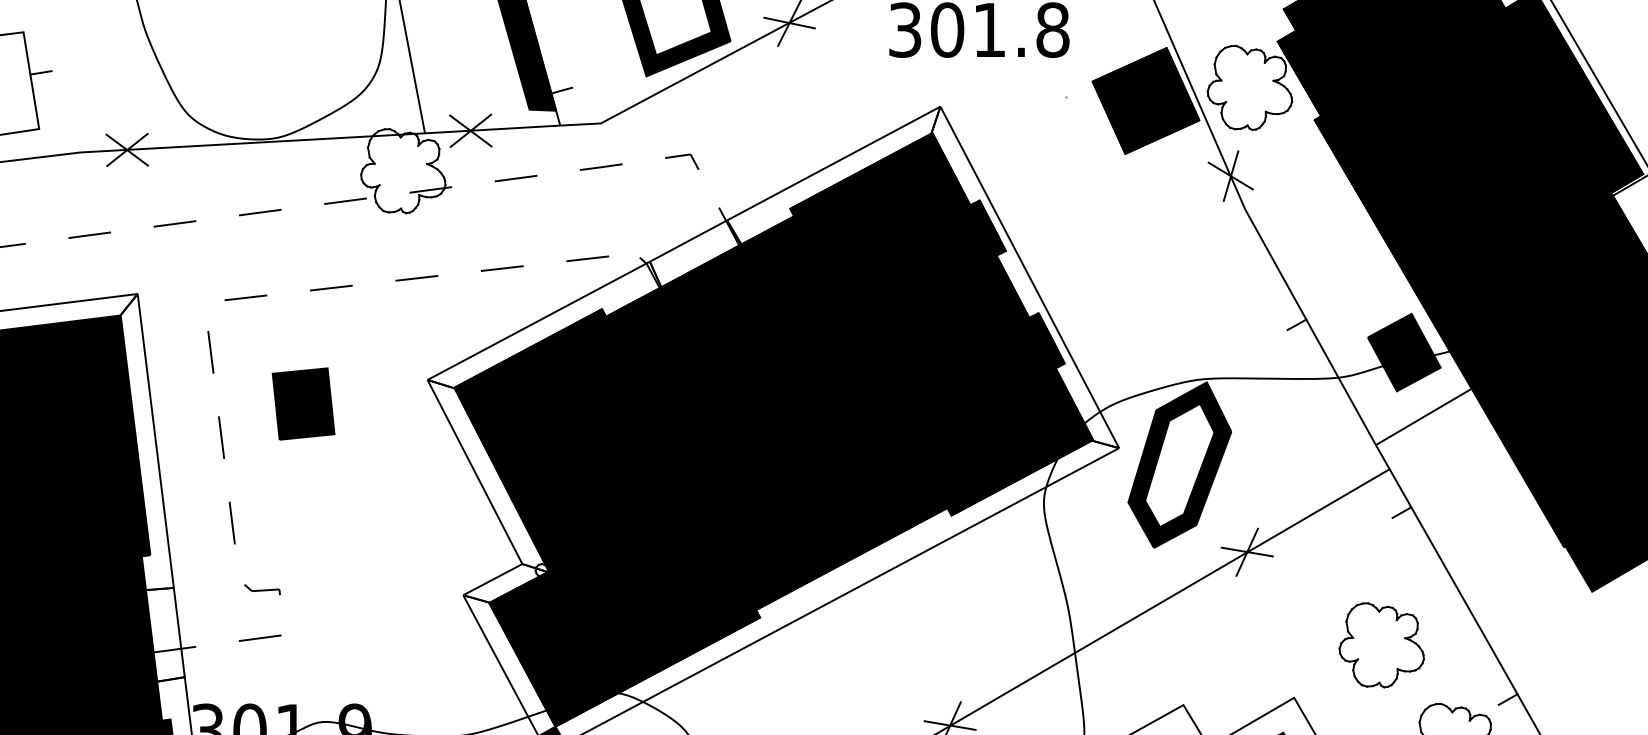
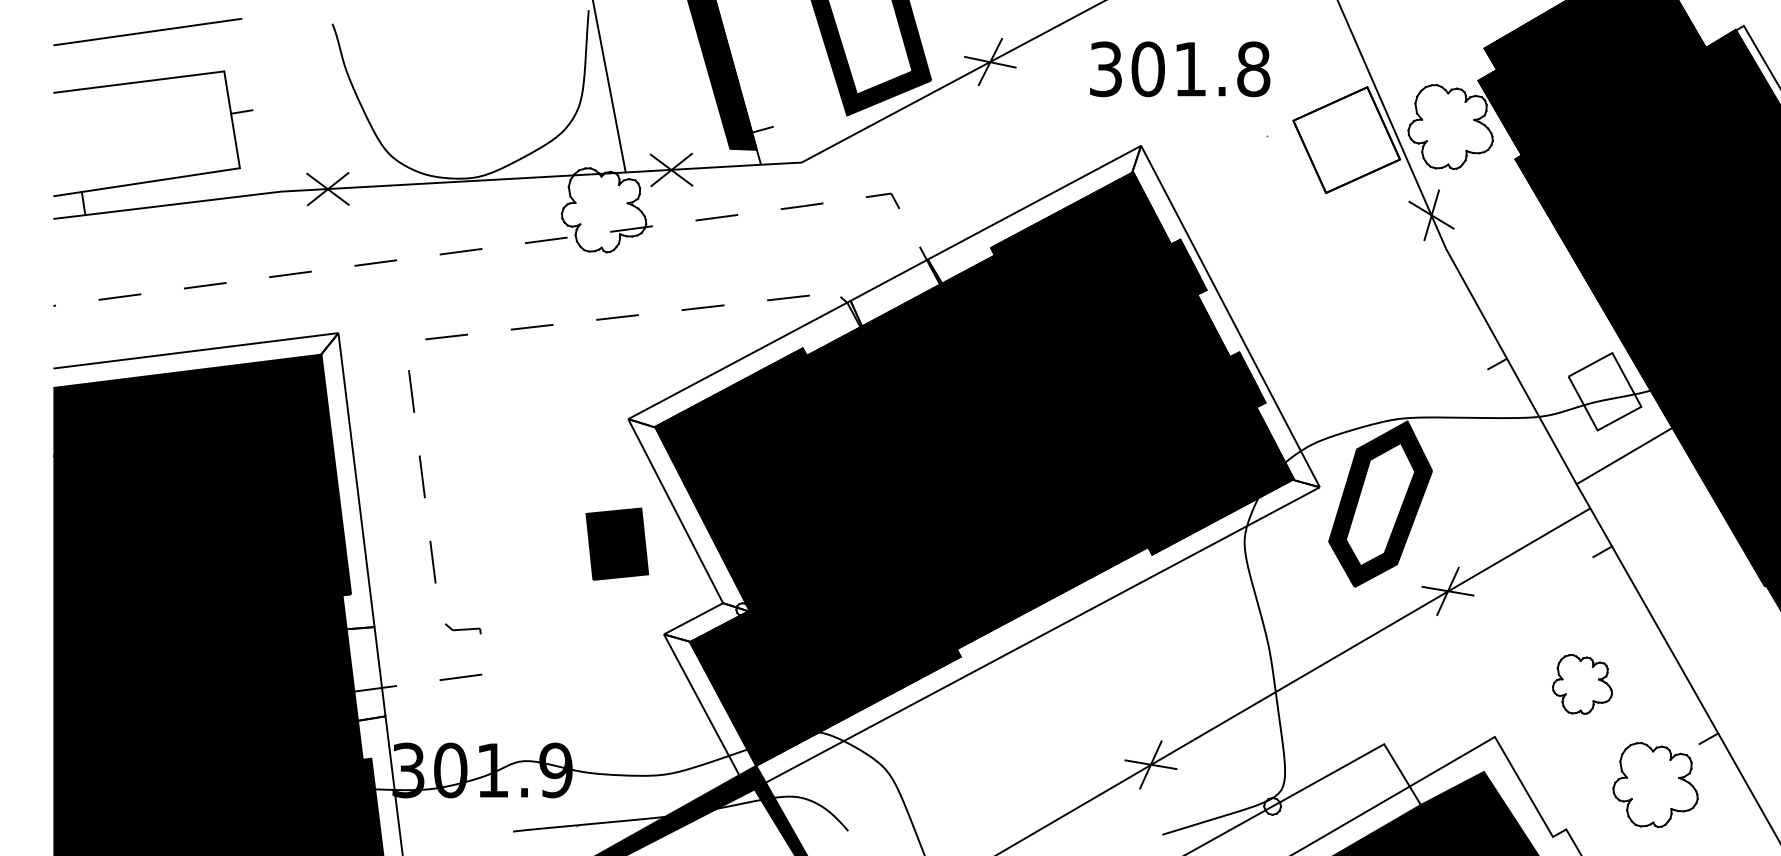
fill: (1145, 101) -> (1346, 140), removed
fill: (1403, 352) -> (1604, 391), removed
part: (303, 403) -> (617, 543), moved
part: (1381, 645) -> (1582, 684), size x0.7

